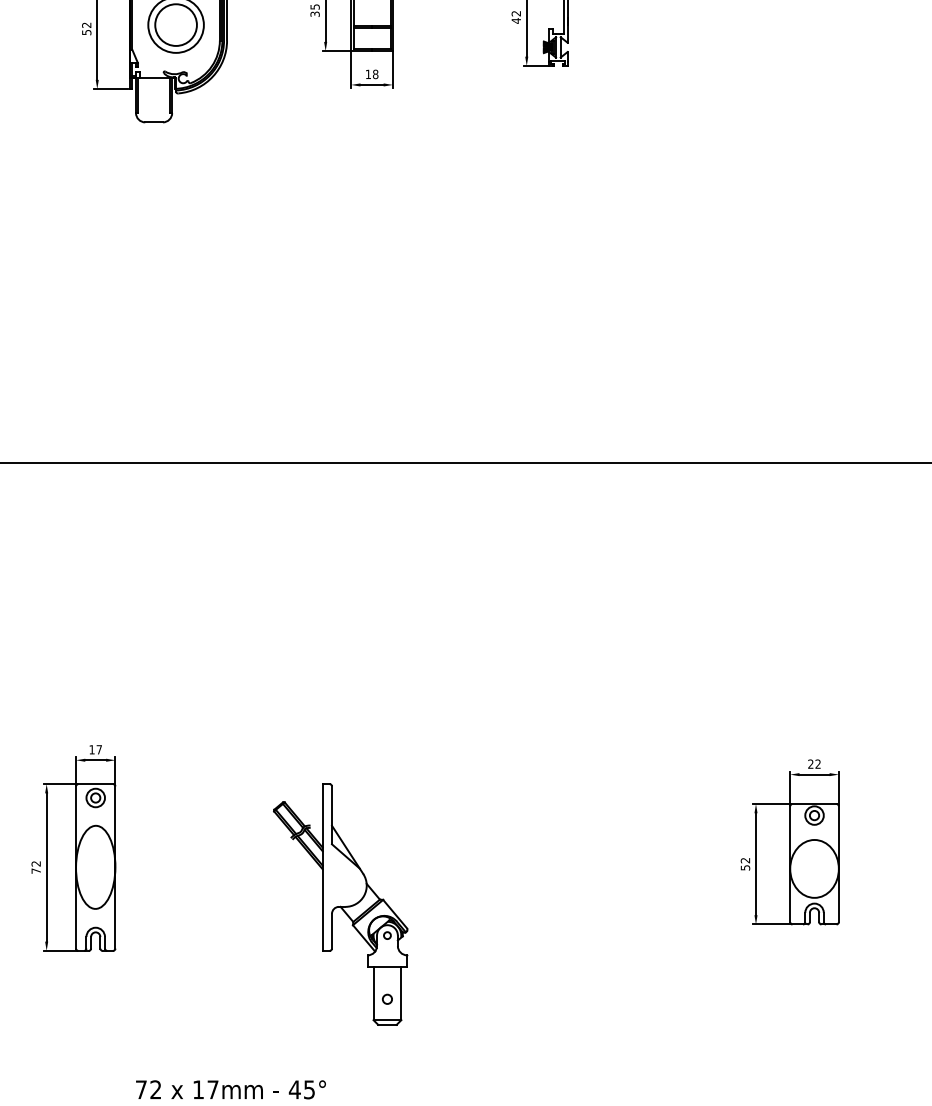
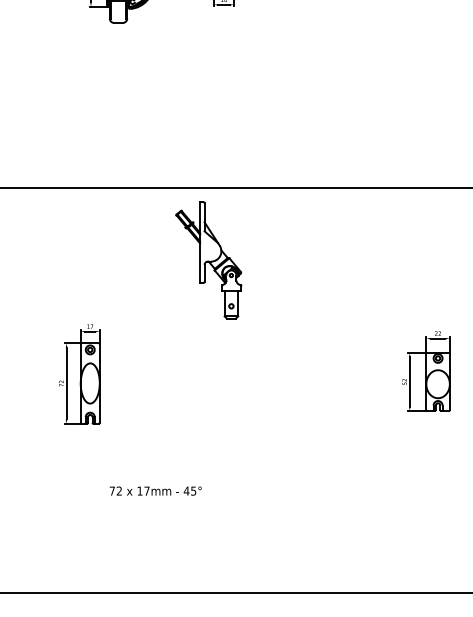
part: (340, 904) -> (208, 260), moved

